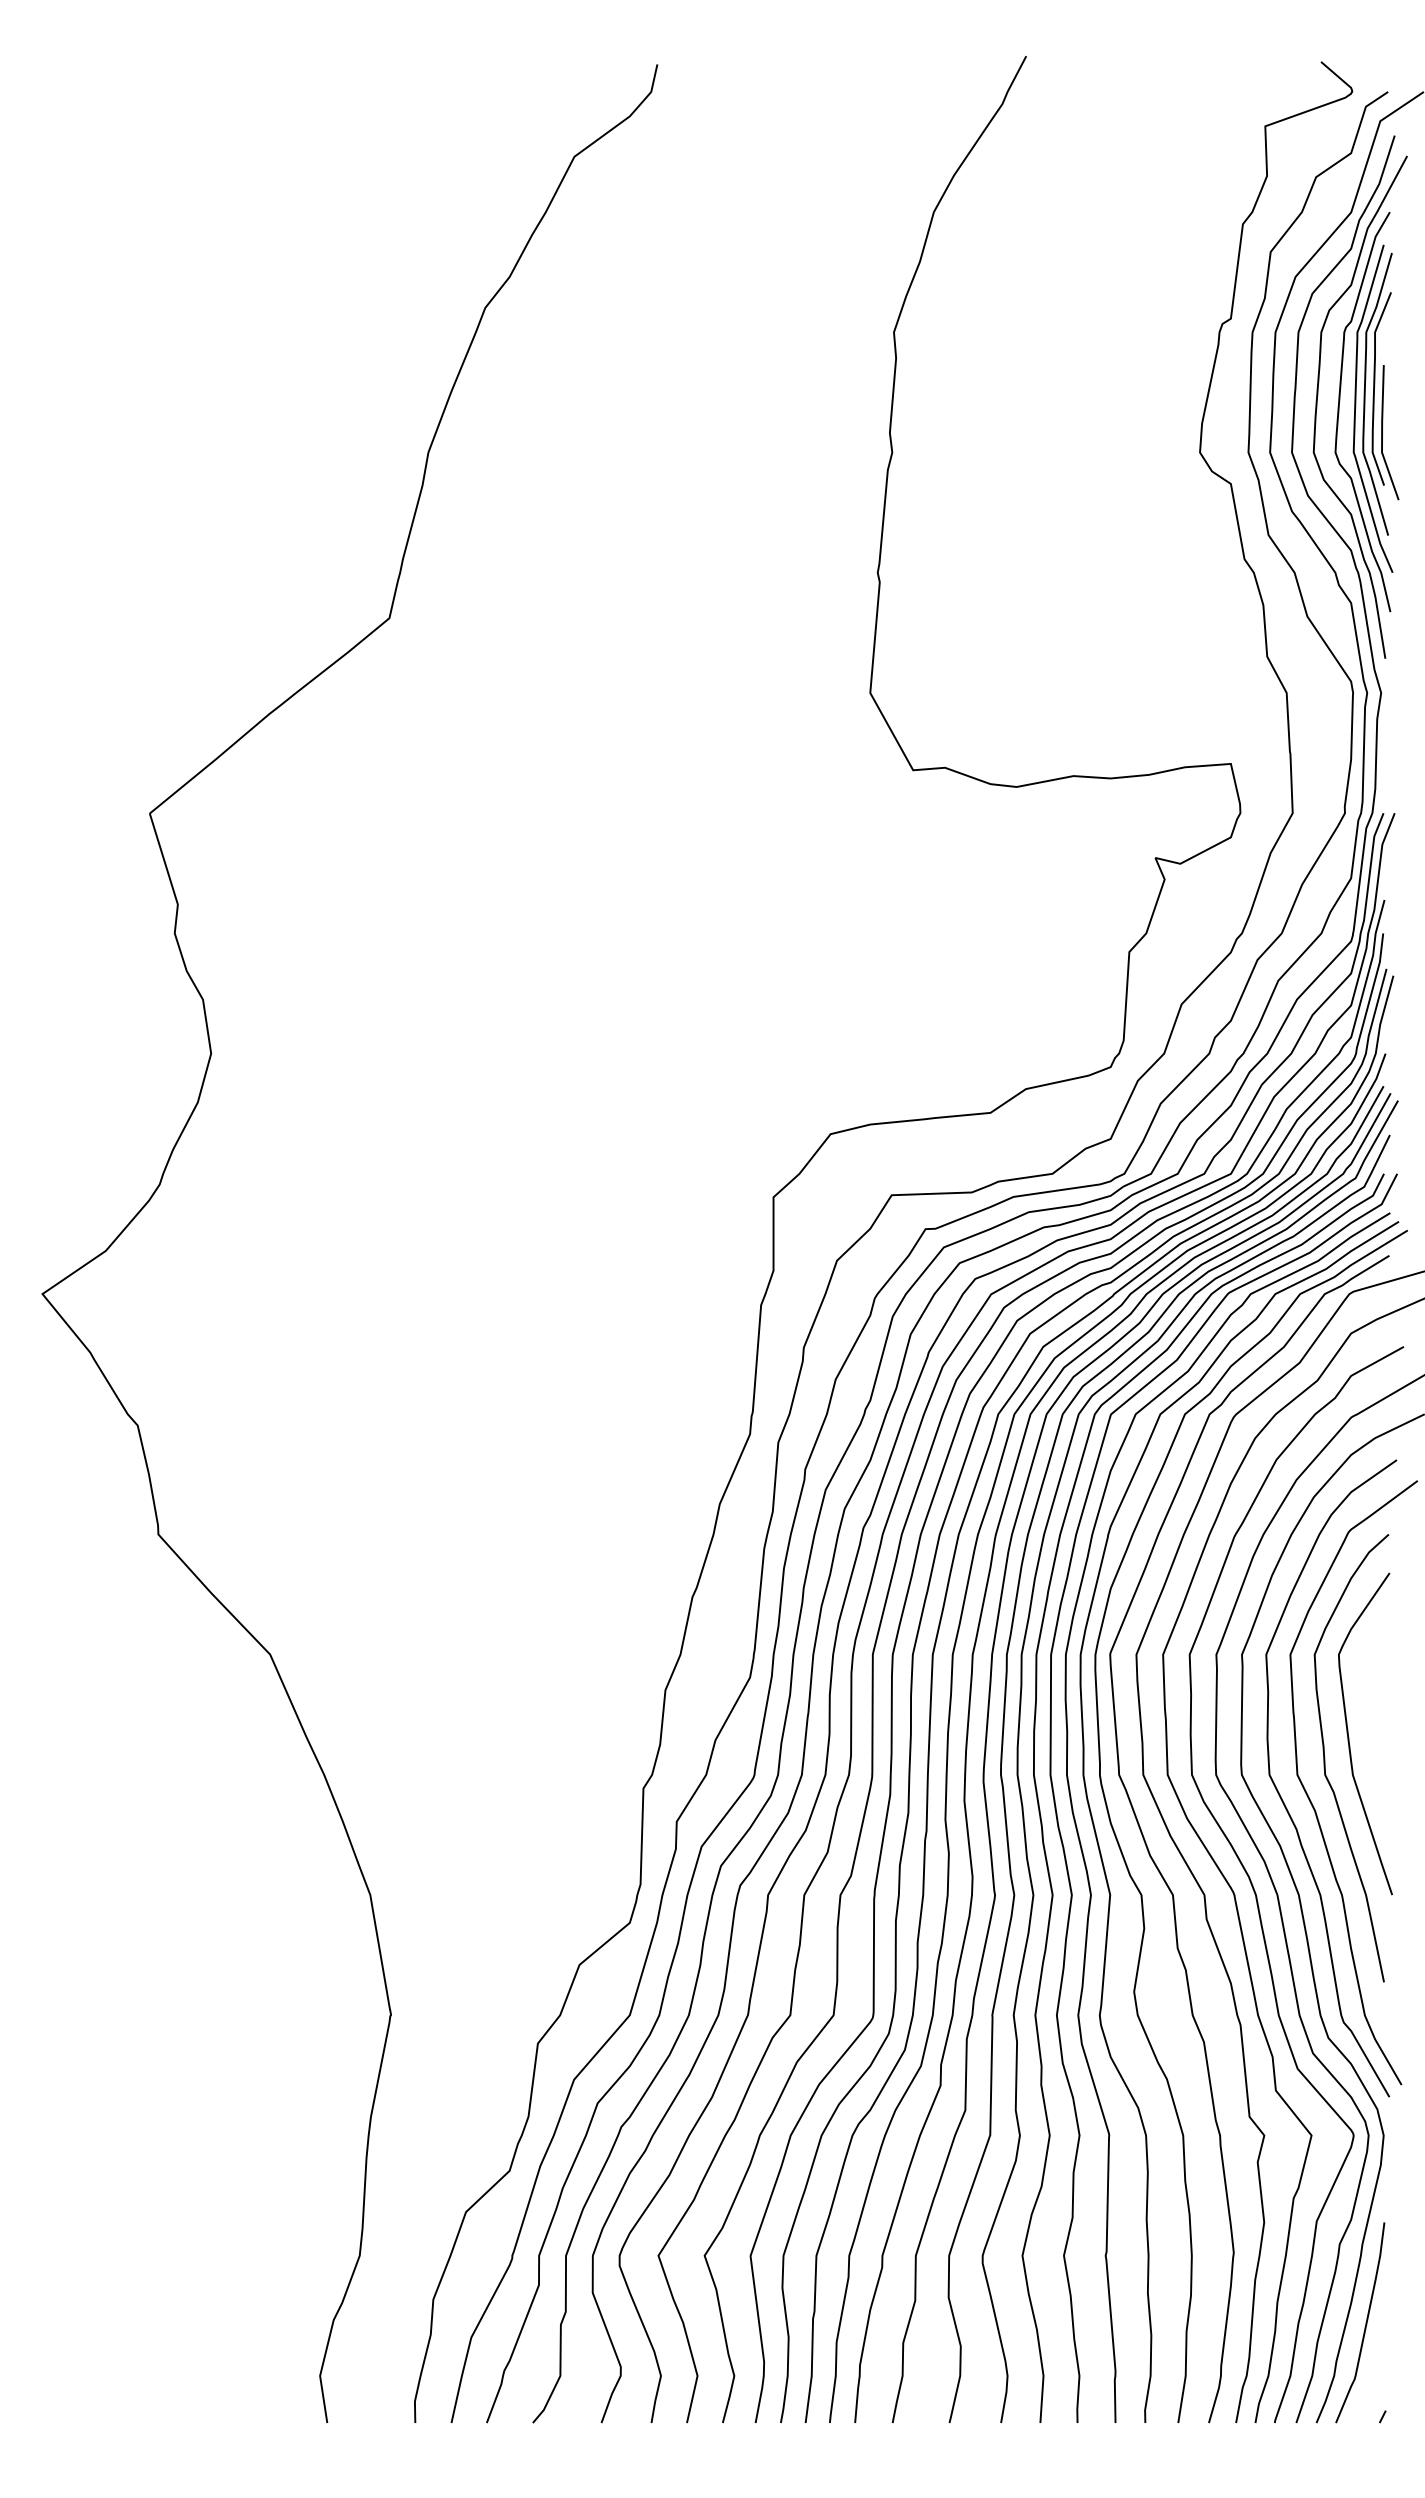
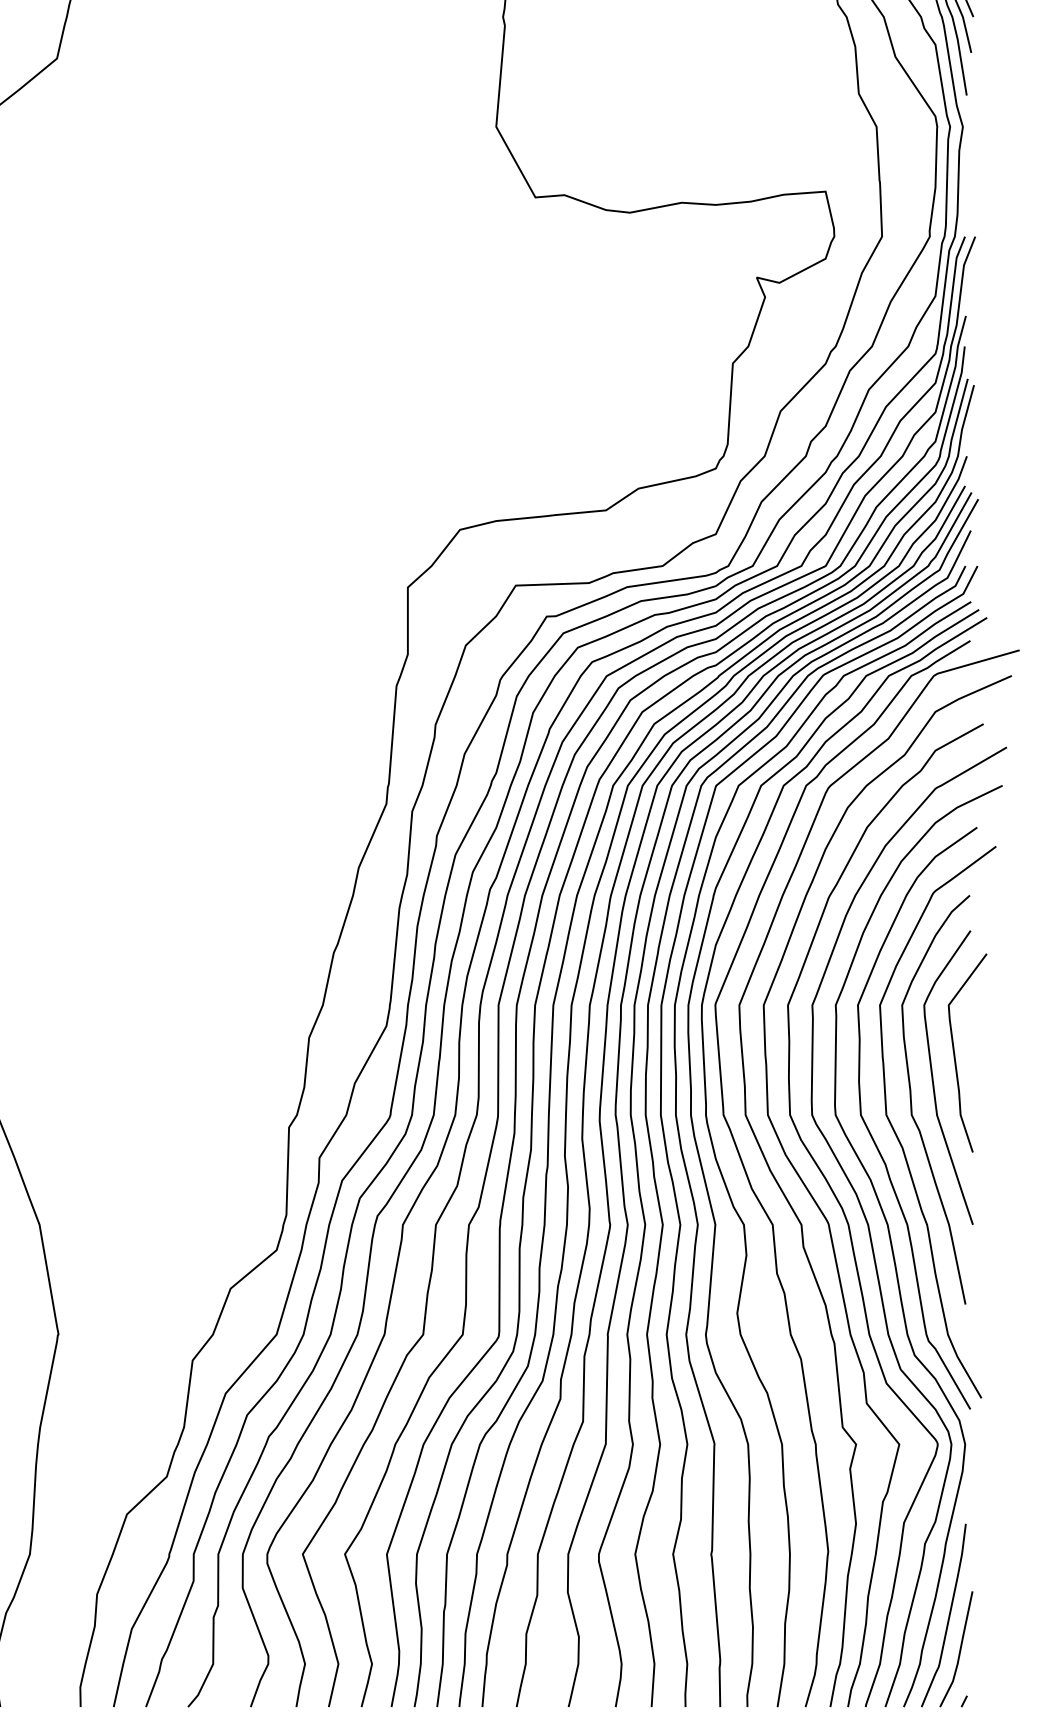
curve: (1372, 1706) -> (954, 1052), added
line: (1377, 2359) -> (959, 1649), added

